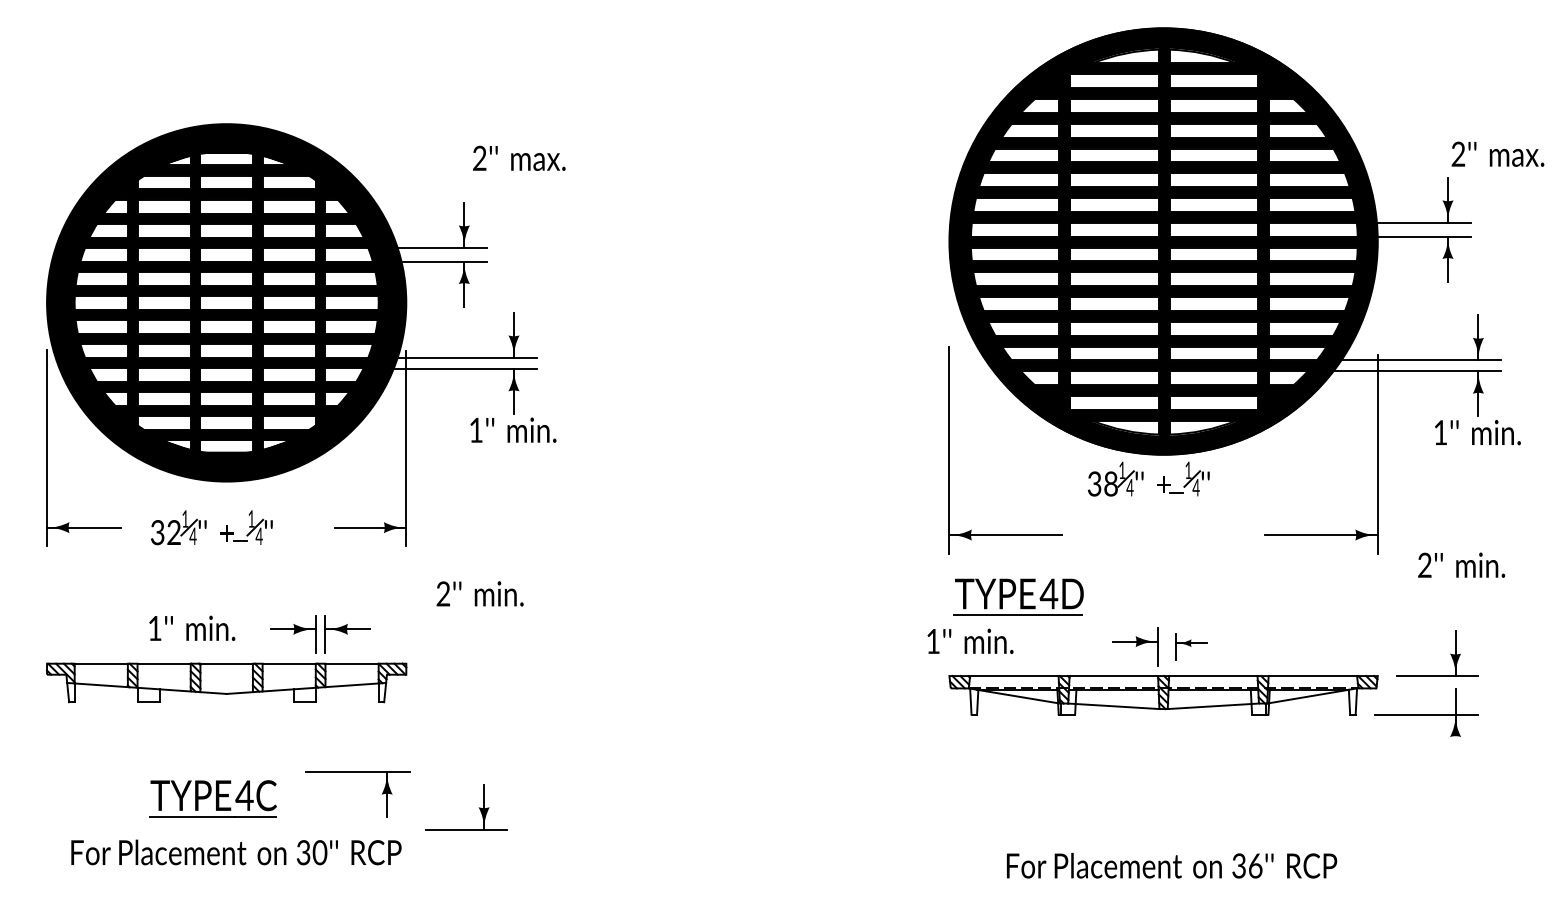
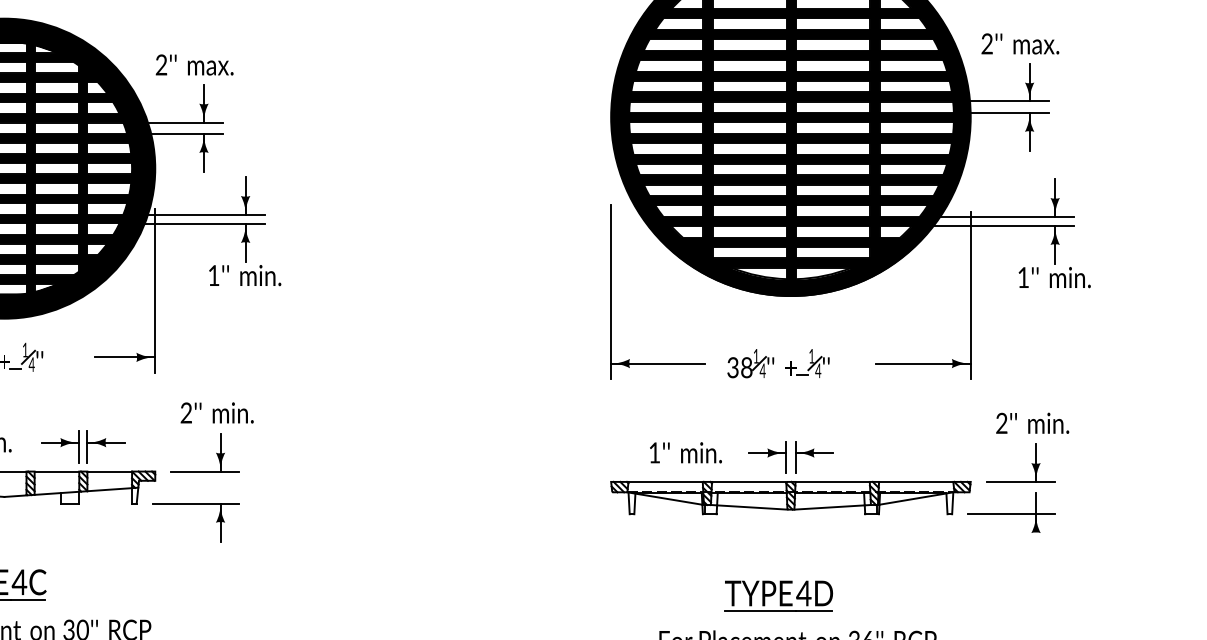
text: (1497, 153) -> (1020, 43), moved
text: (519, 157) -> (194, 64), moved
part: (1148, 478) -> (778, 363), moved
text: (1461, 564) -> (1032, 422), moved
part: (1018, 596) -> (778, 595), moved
text: (970, 640) -> (685, 452), moved
part: (1191, 646) -> (814, 457), size x1.43
part: (357, 772) -> (195, 504), moved
part: (478, 807) -> (215, 452), moved

